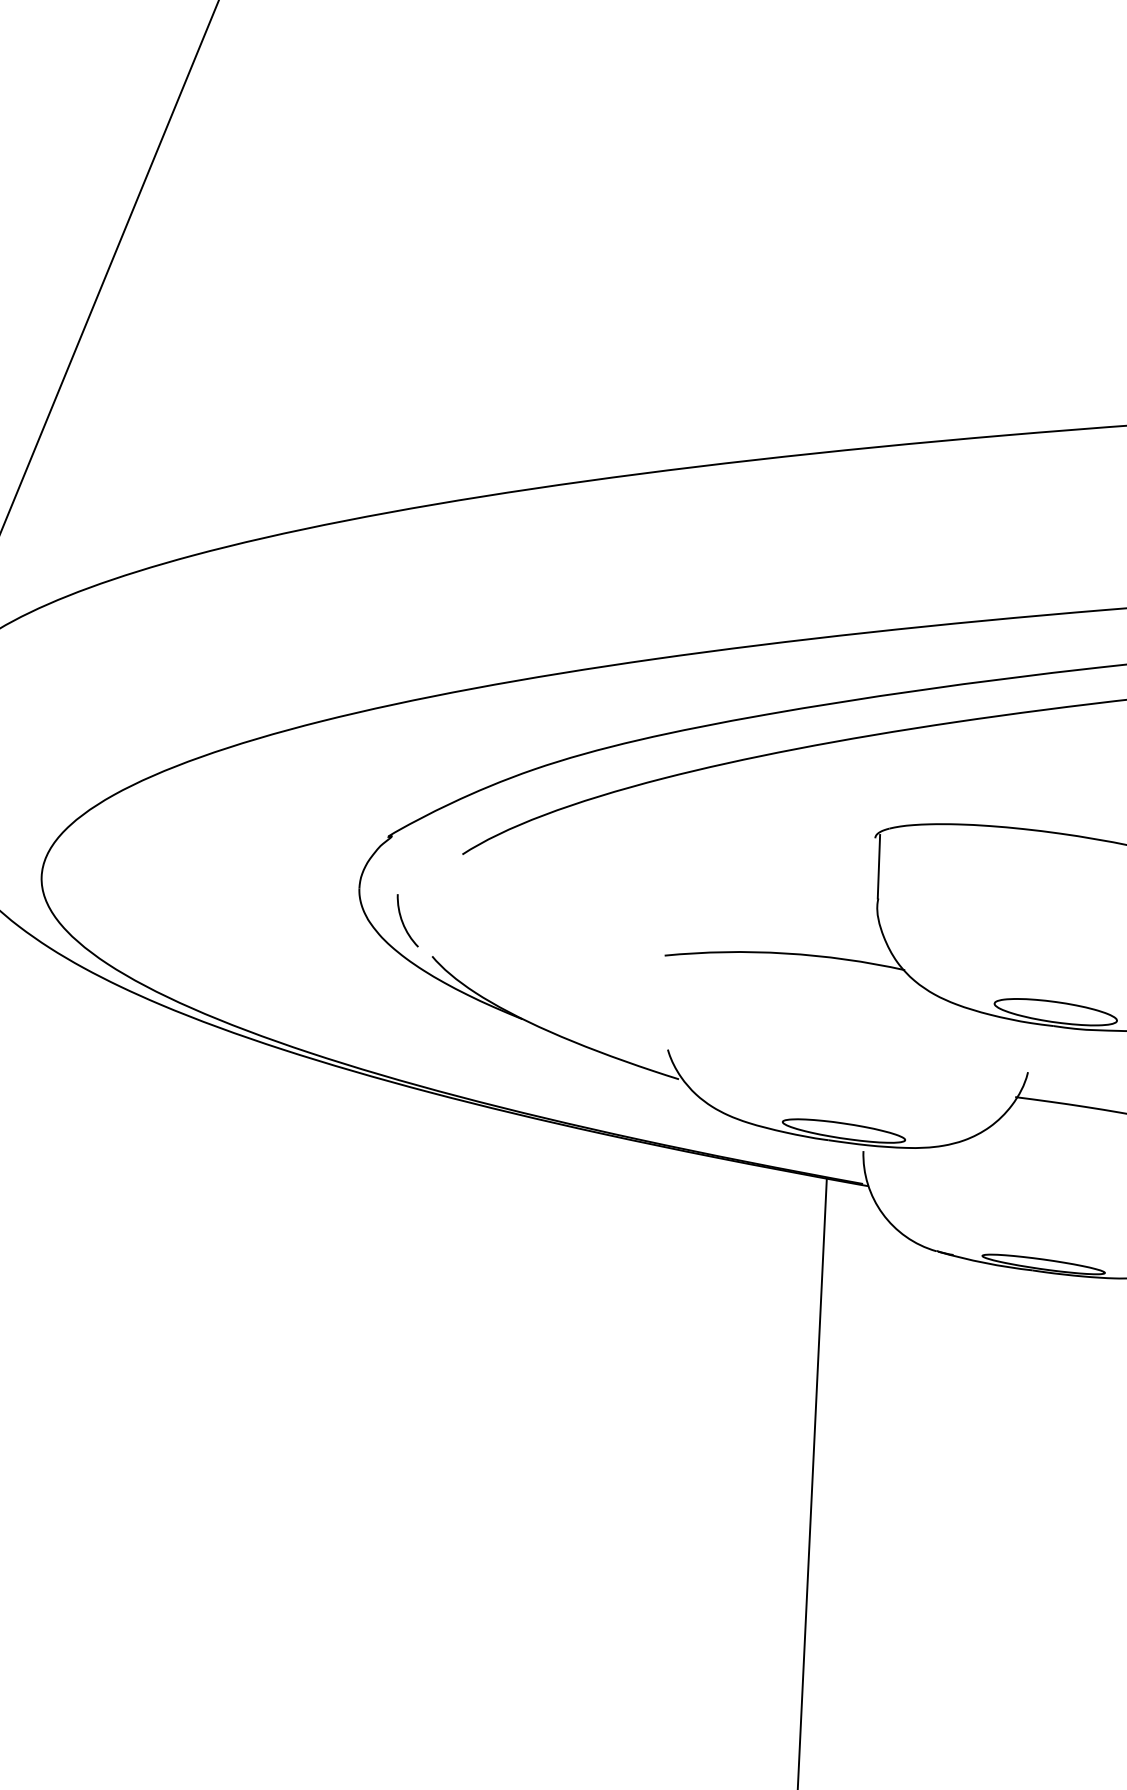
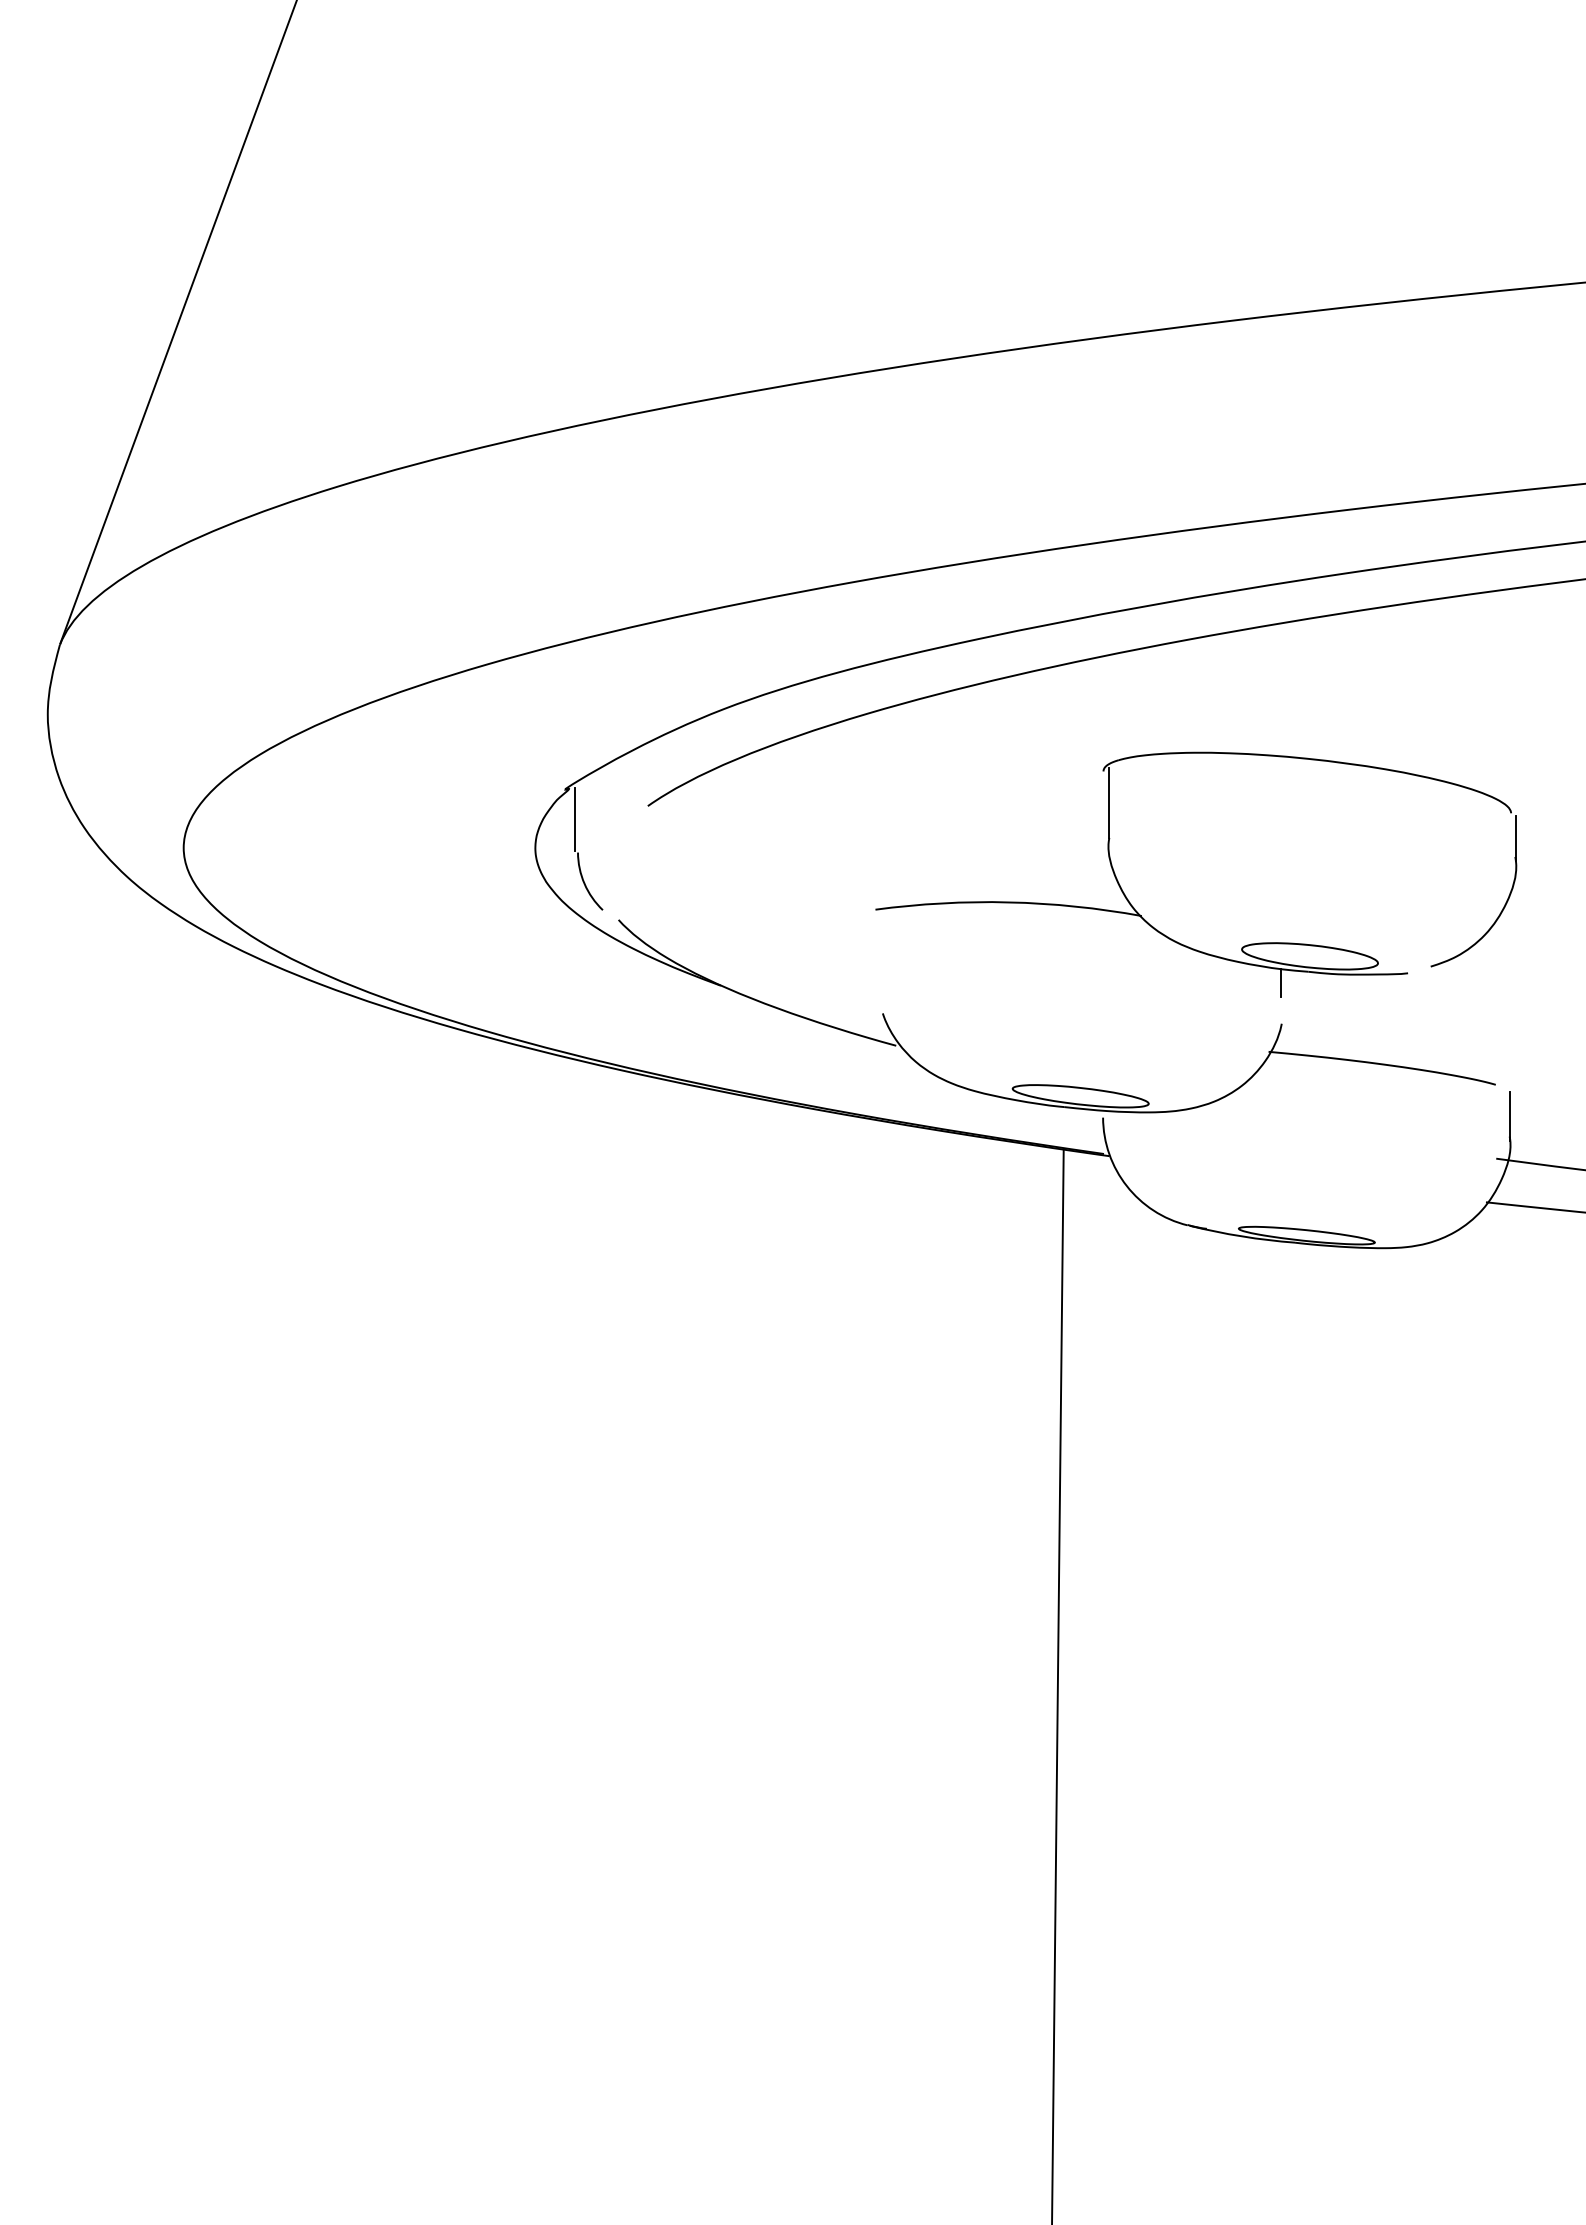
line: (396, 864) -> (575, 819), added
line: (1028, 1034) -> (1280, 982), added

